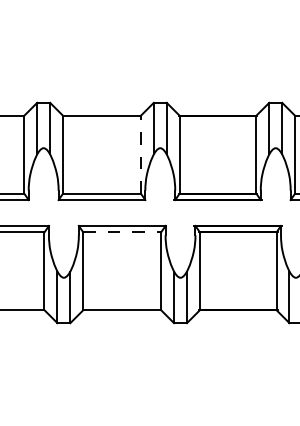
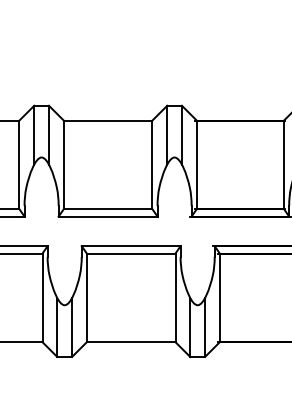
line: (140, 154) -> (152, 164), dashed -> solid
line: (122, 232) -> (131, 253), dashed -> solid

